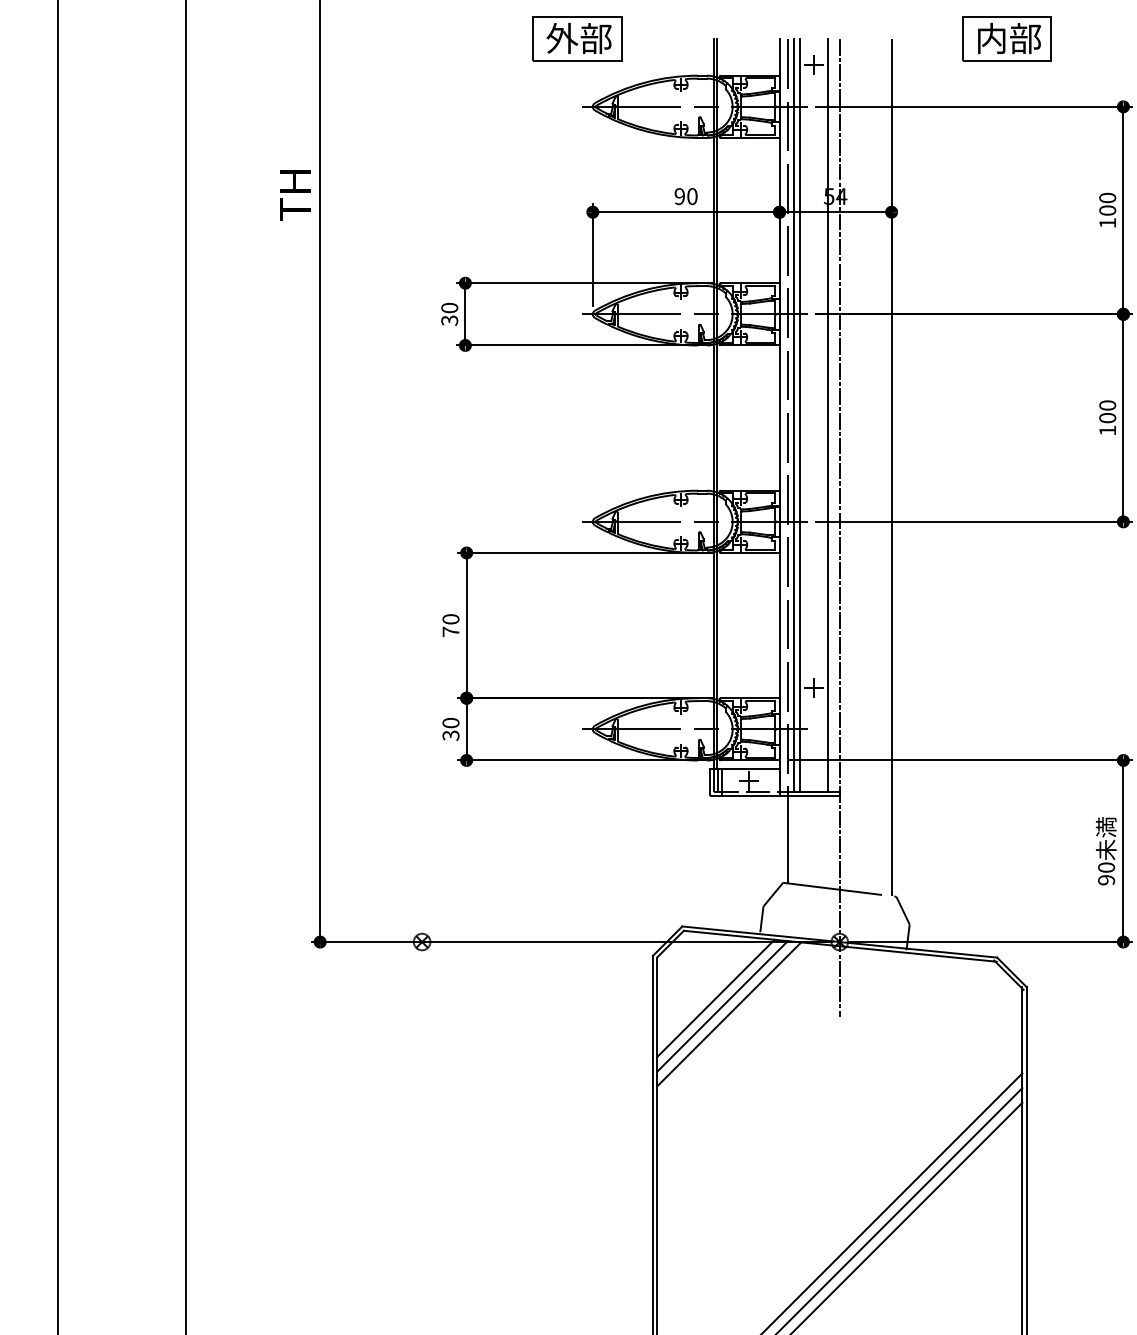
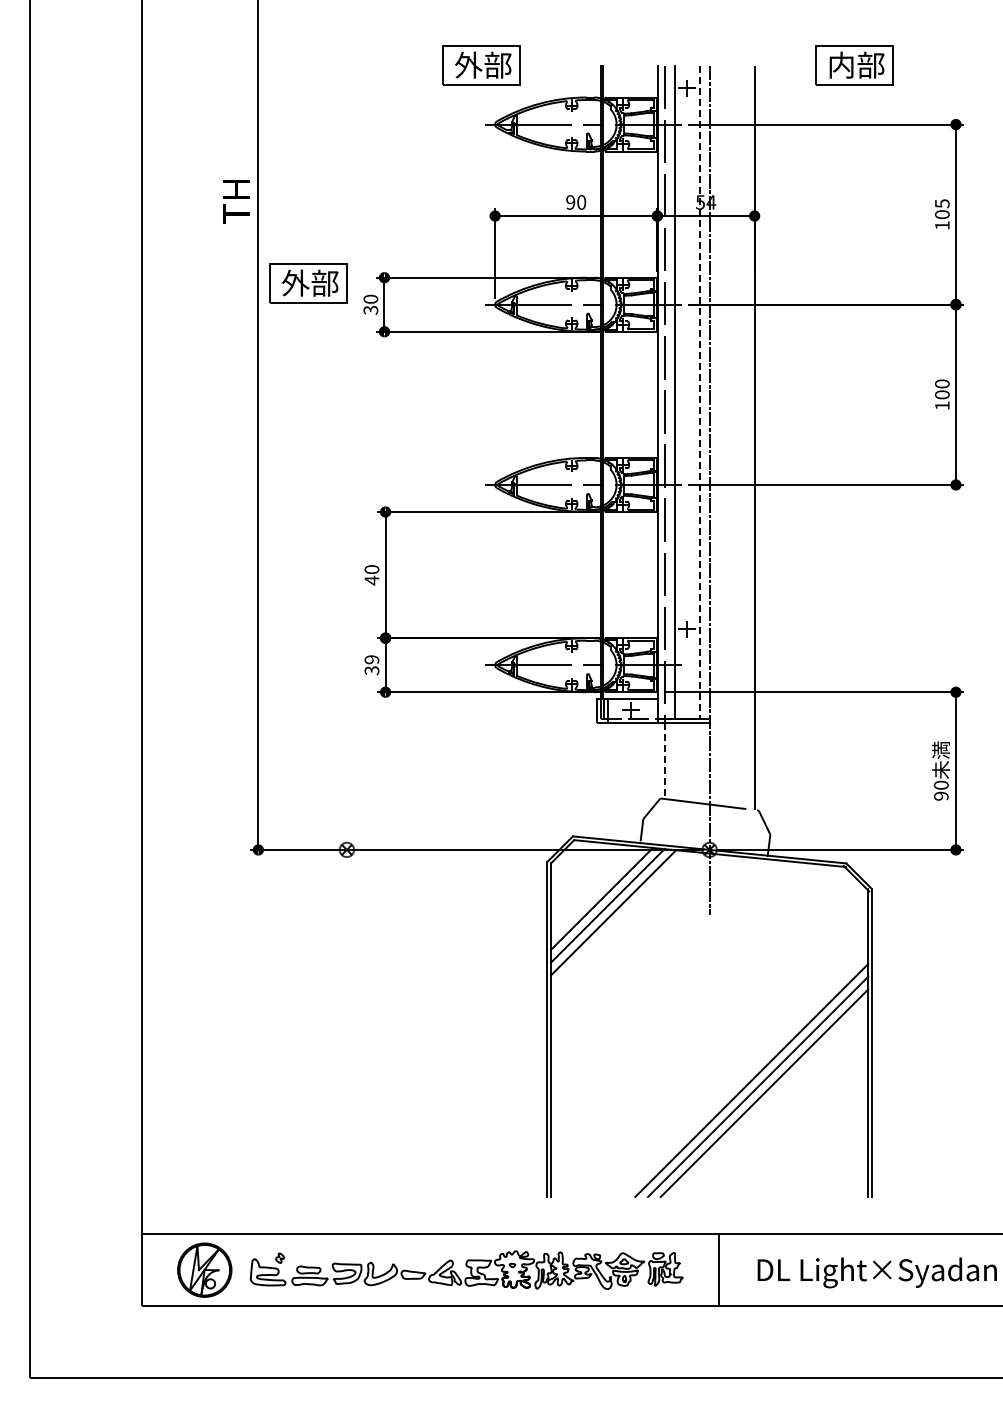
text: (1107, 197) -> (942, 203), 100 -> 105
part: (377, 289) -> (308, 283), added
line: (793, 415) -> (669, 392), removed
line: (828, 415) -> (699, 392), solid -> dashed
text: (450, 631) -> (371, 580), 70 -> 40
text: (450, 722) -> (371, 659), 30 -> 39
line: (787, 840) -> (664, 761), solid -> dashed

